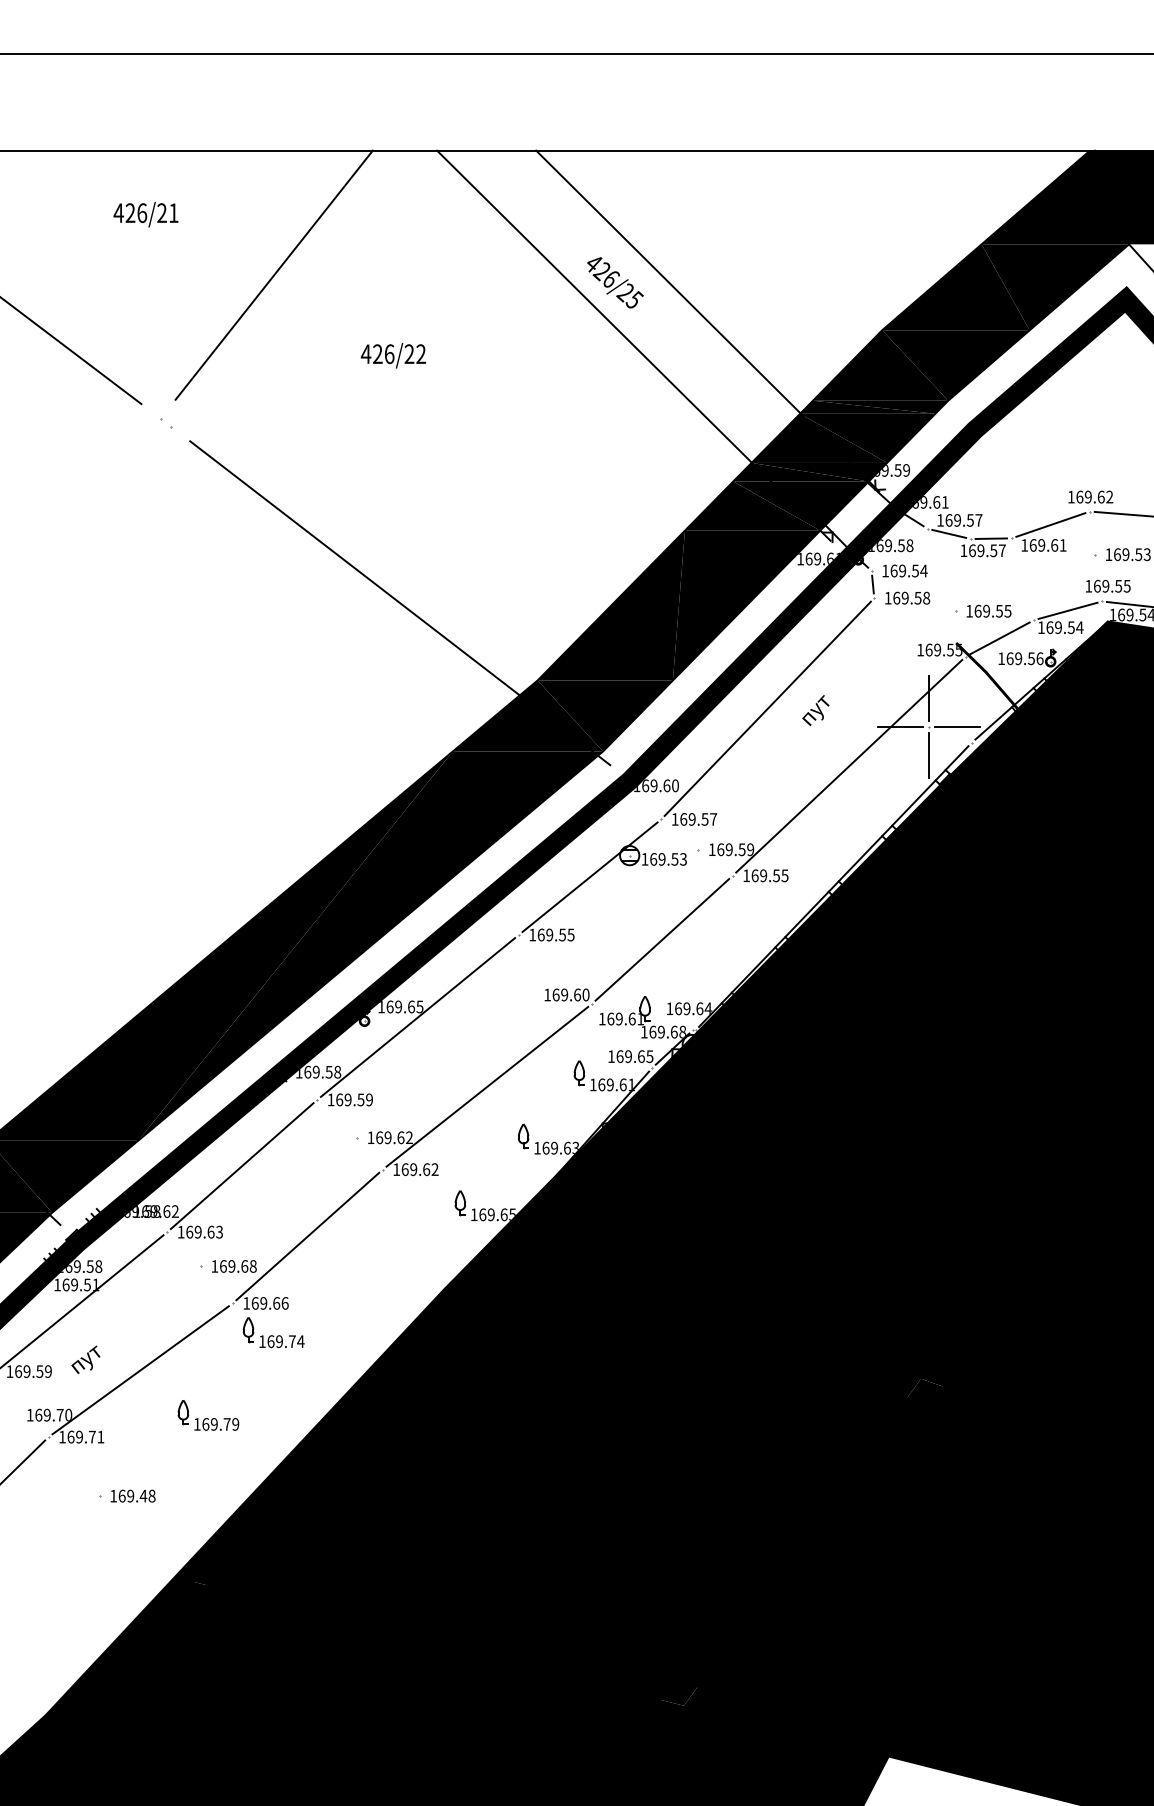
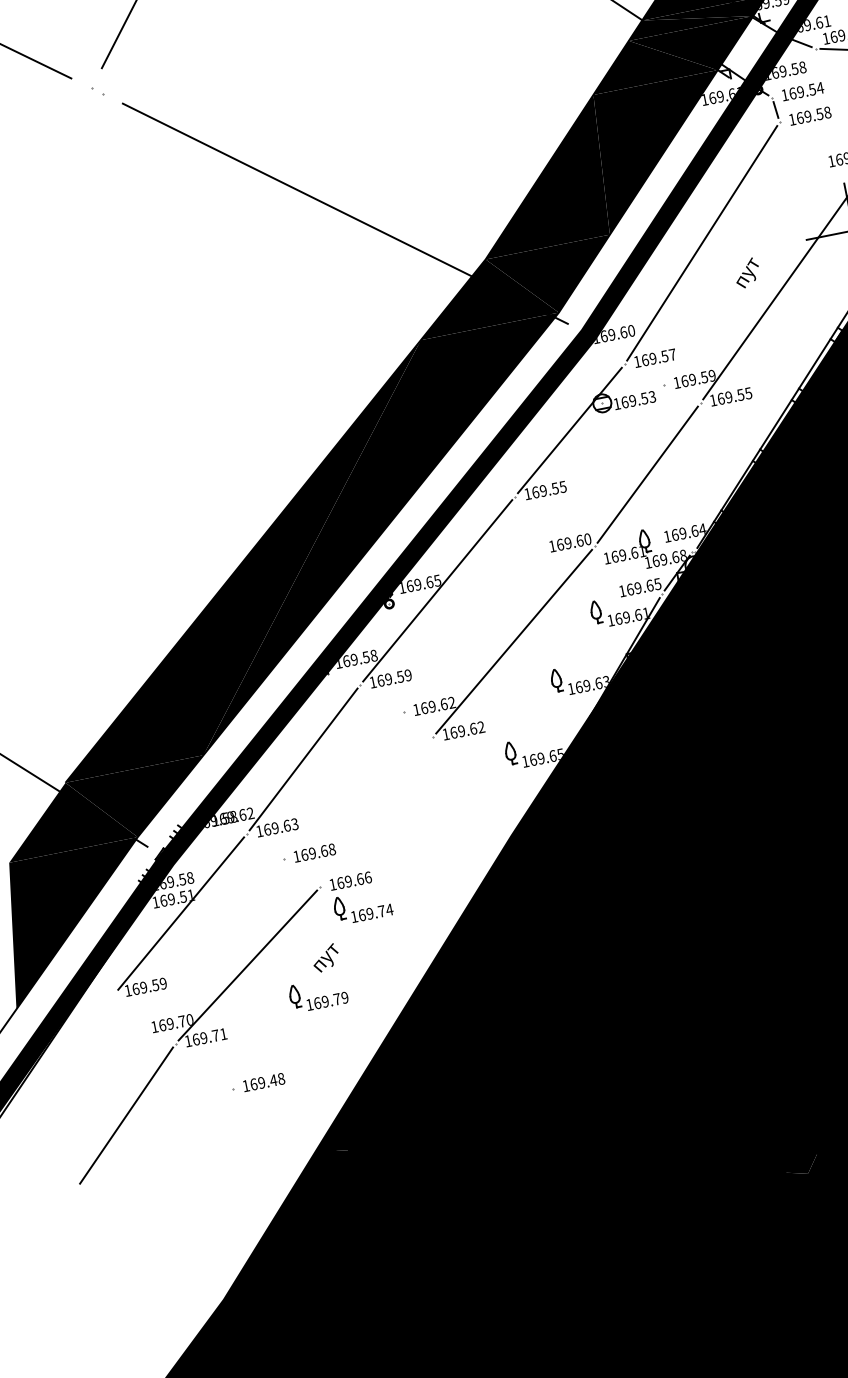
text: (815, 710) -> (747, 273), moved
line: (307, 1236) -> (376, 812), removed
text: (85, 1359) -> (325, 957), moved

